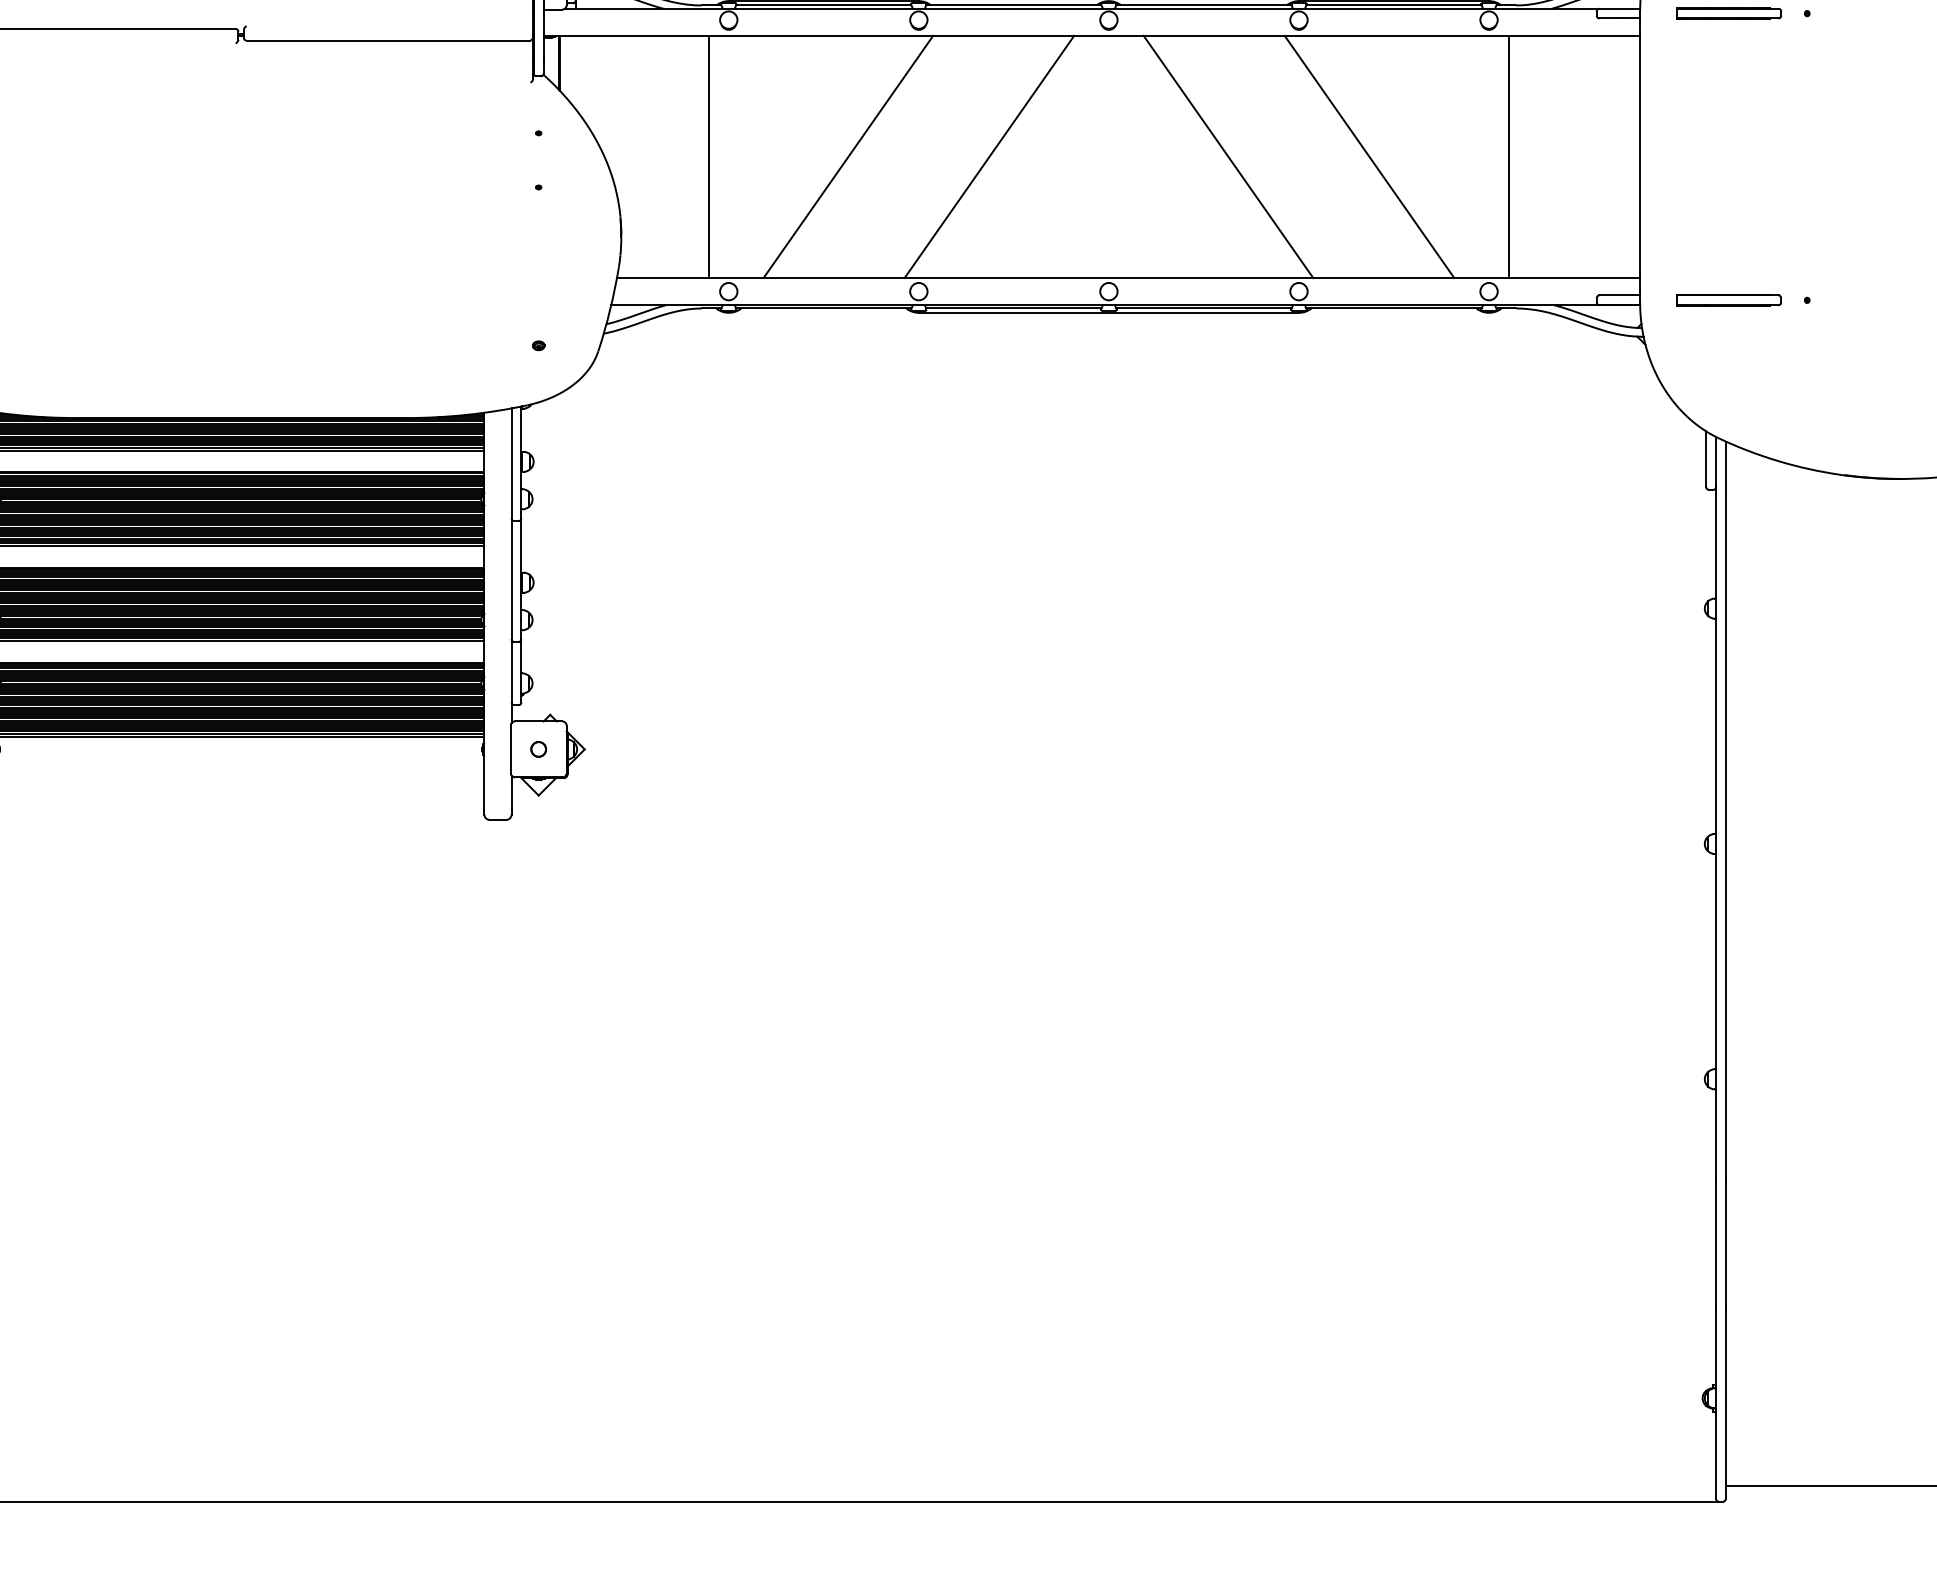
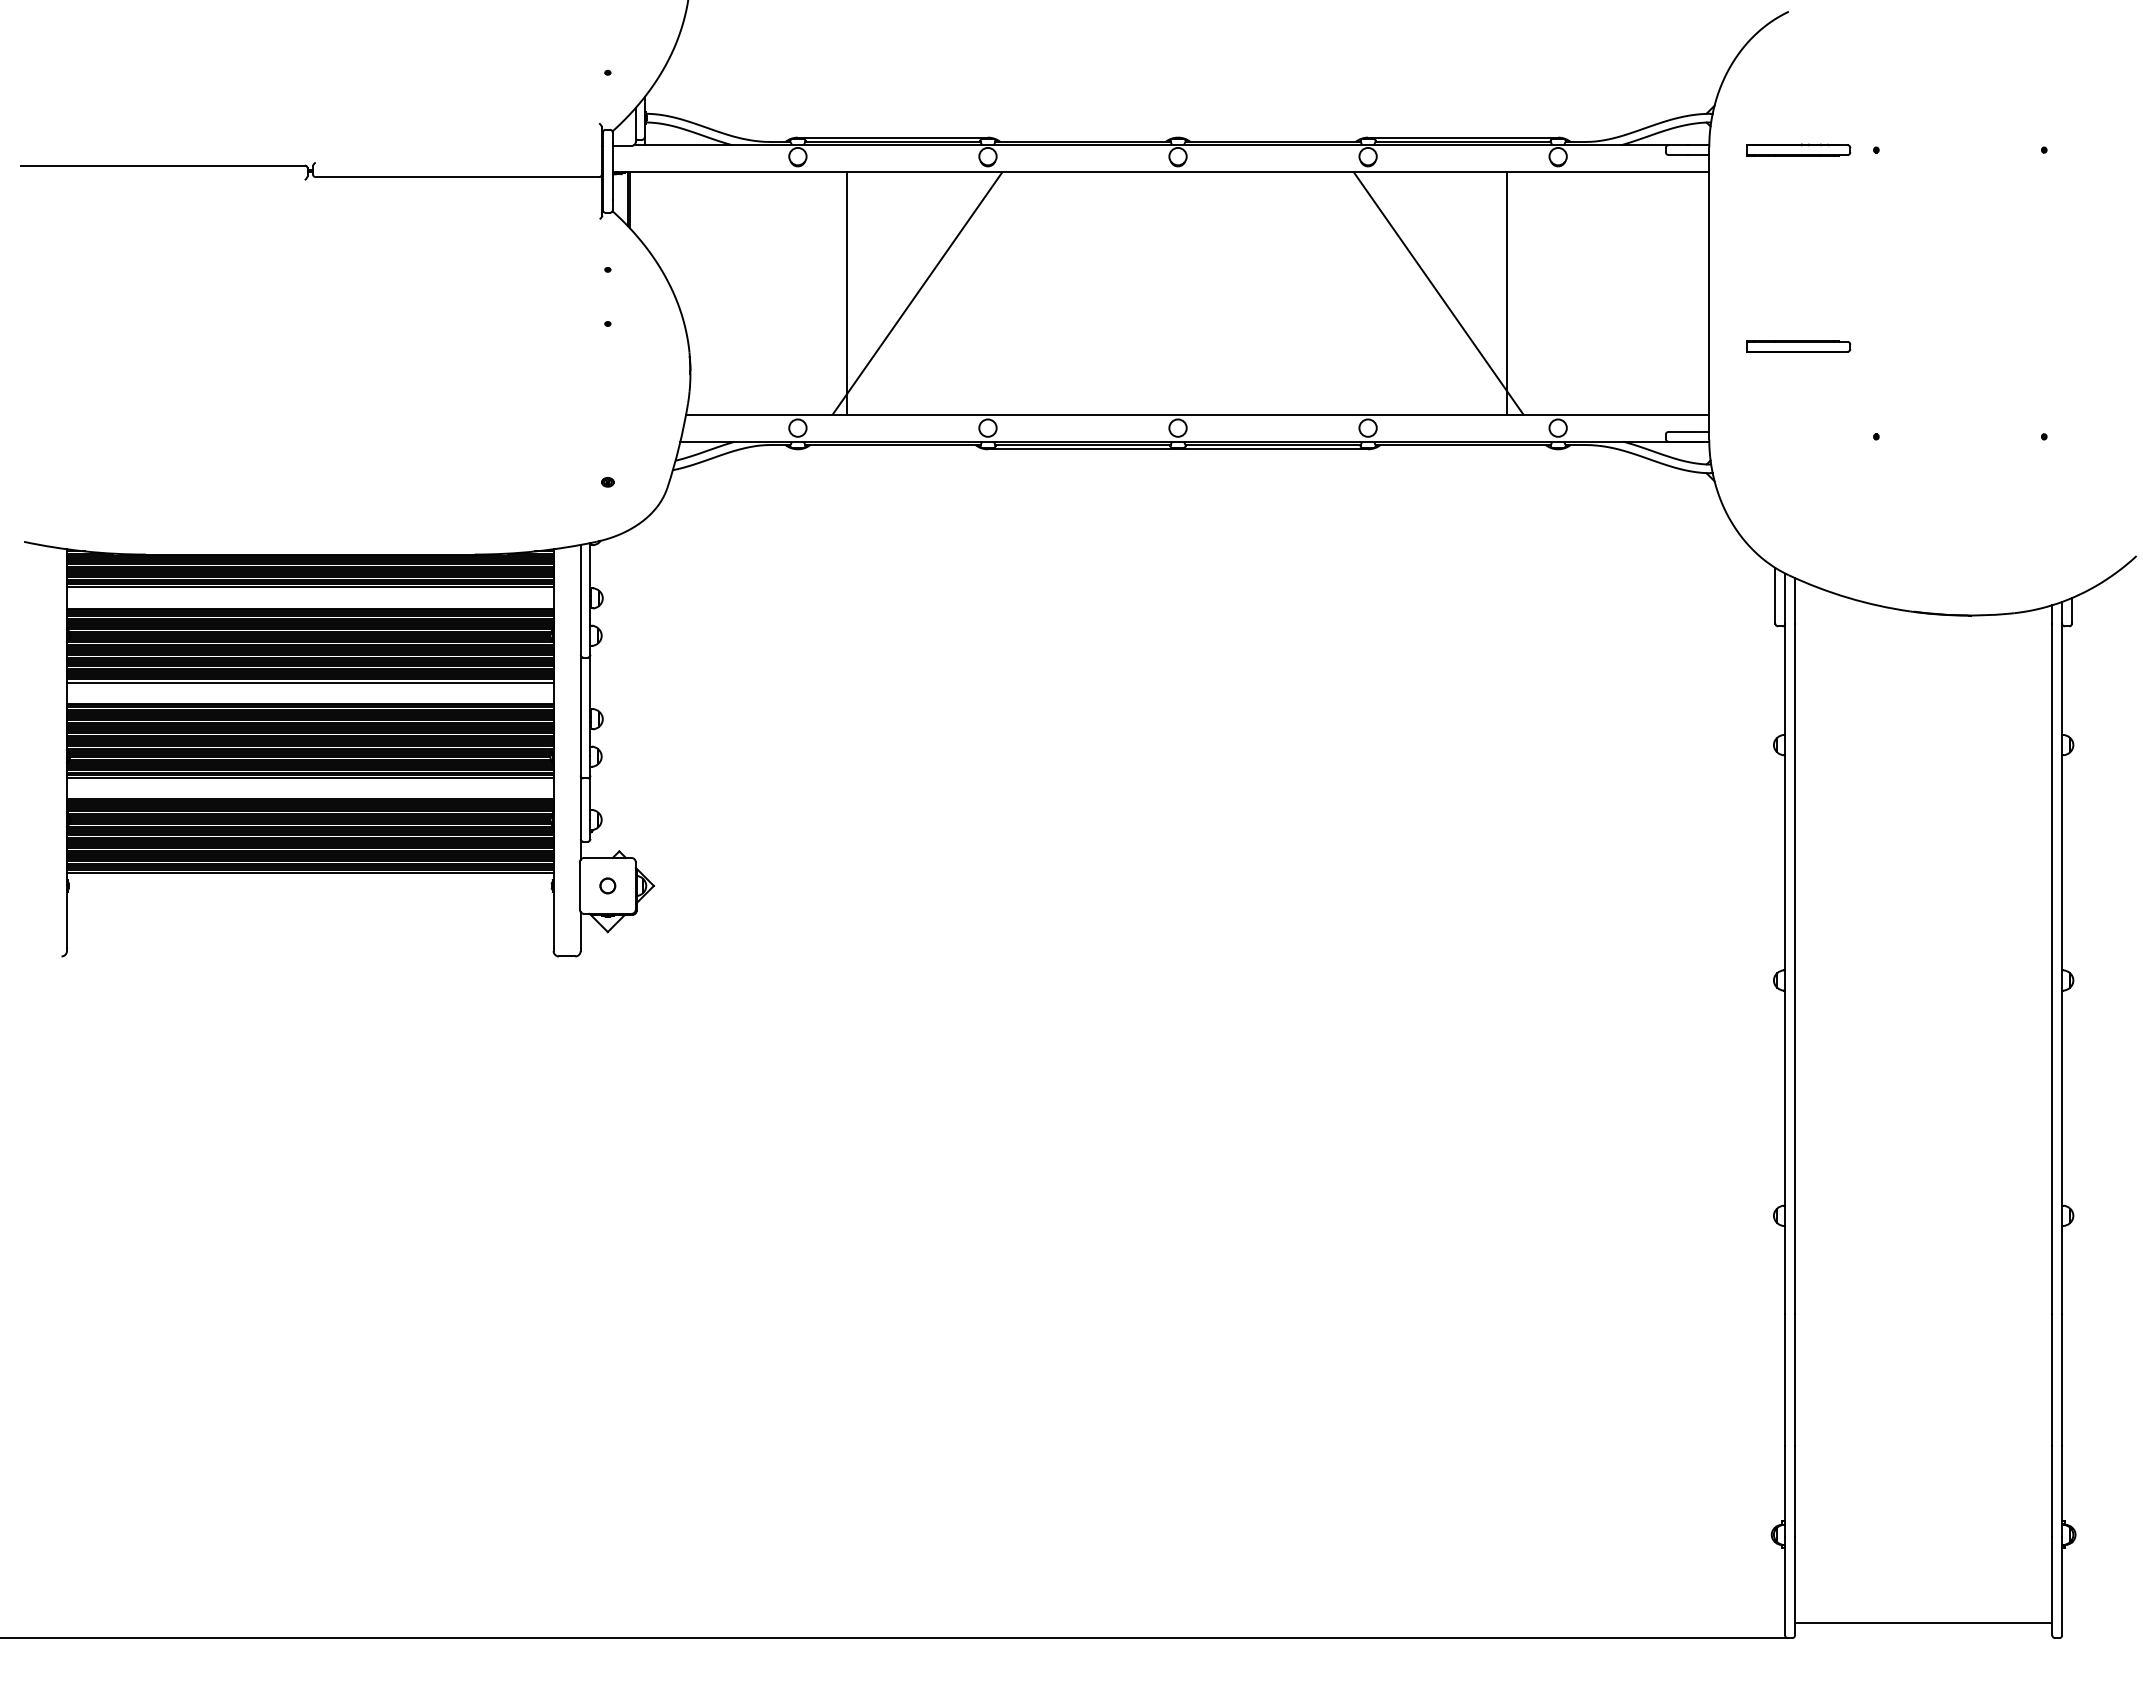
line: (708, 156) -> (846, 293), moved
line: (989, 156) -> (1058, 293), removed
line: (1228, 156) -> (1297, 293), removed
line: (1509, 156) -> (1507, 293), moved
part: (1729, 299) -> (1798, 346), moved

